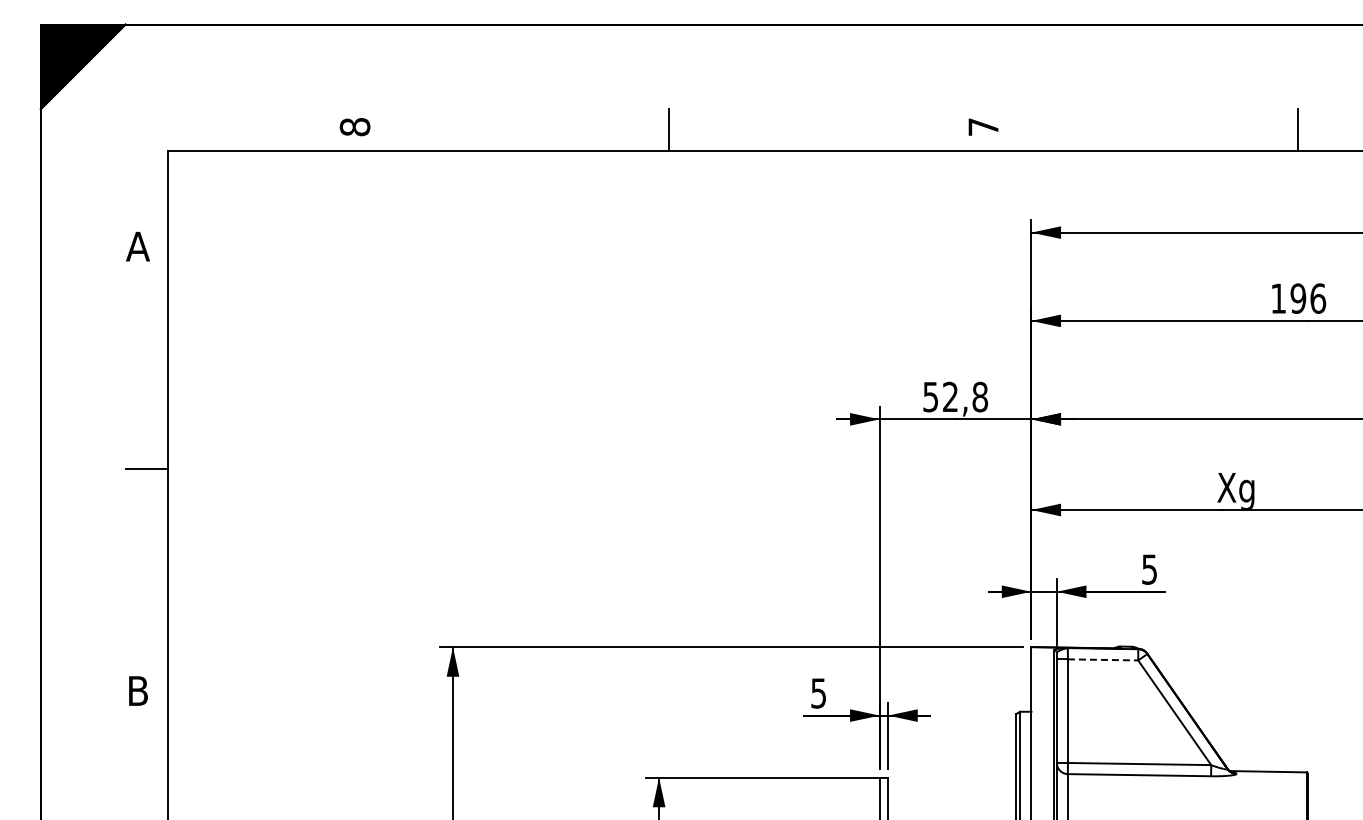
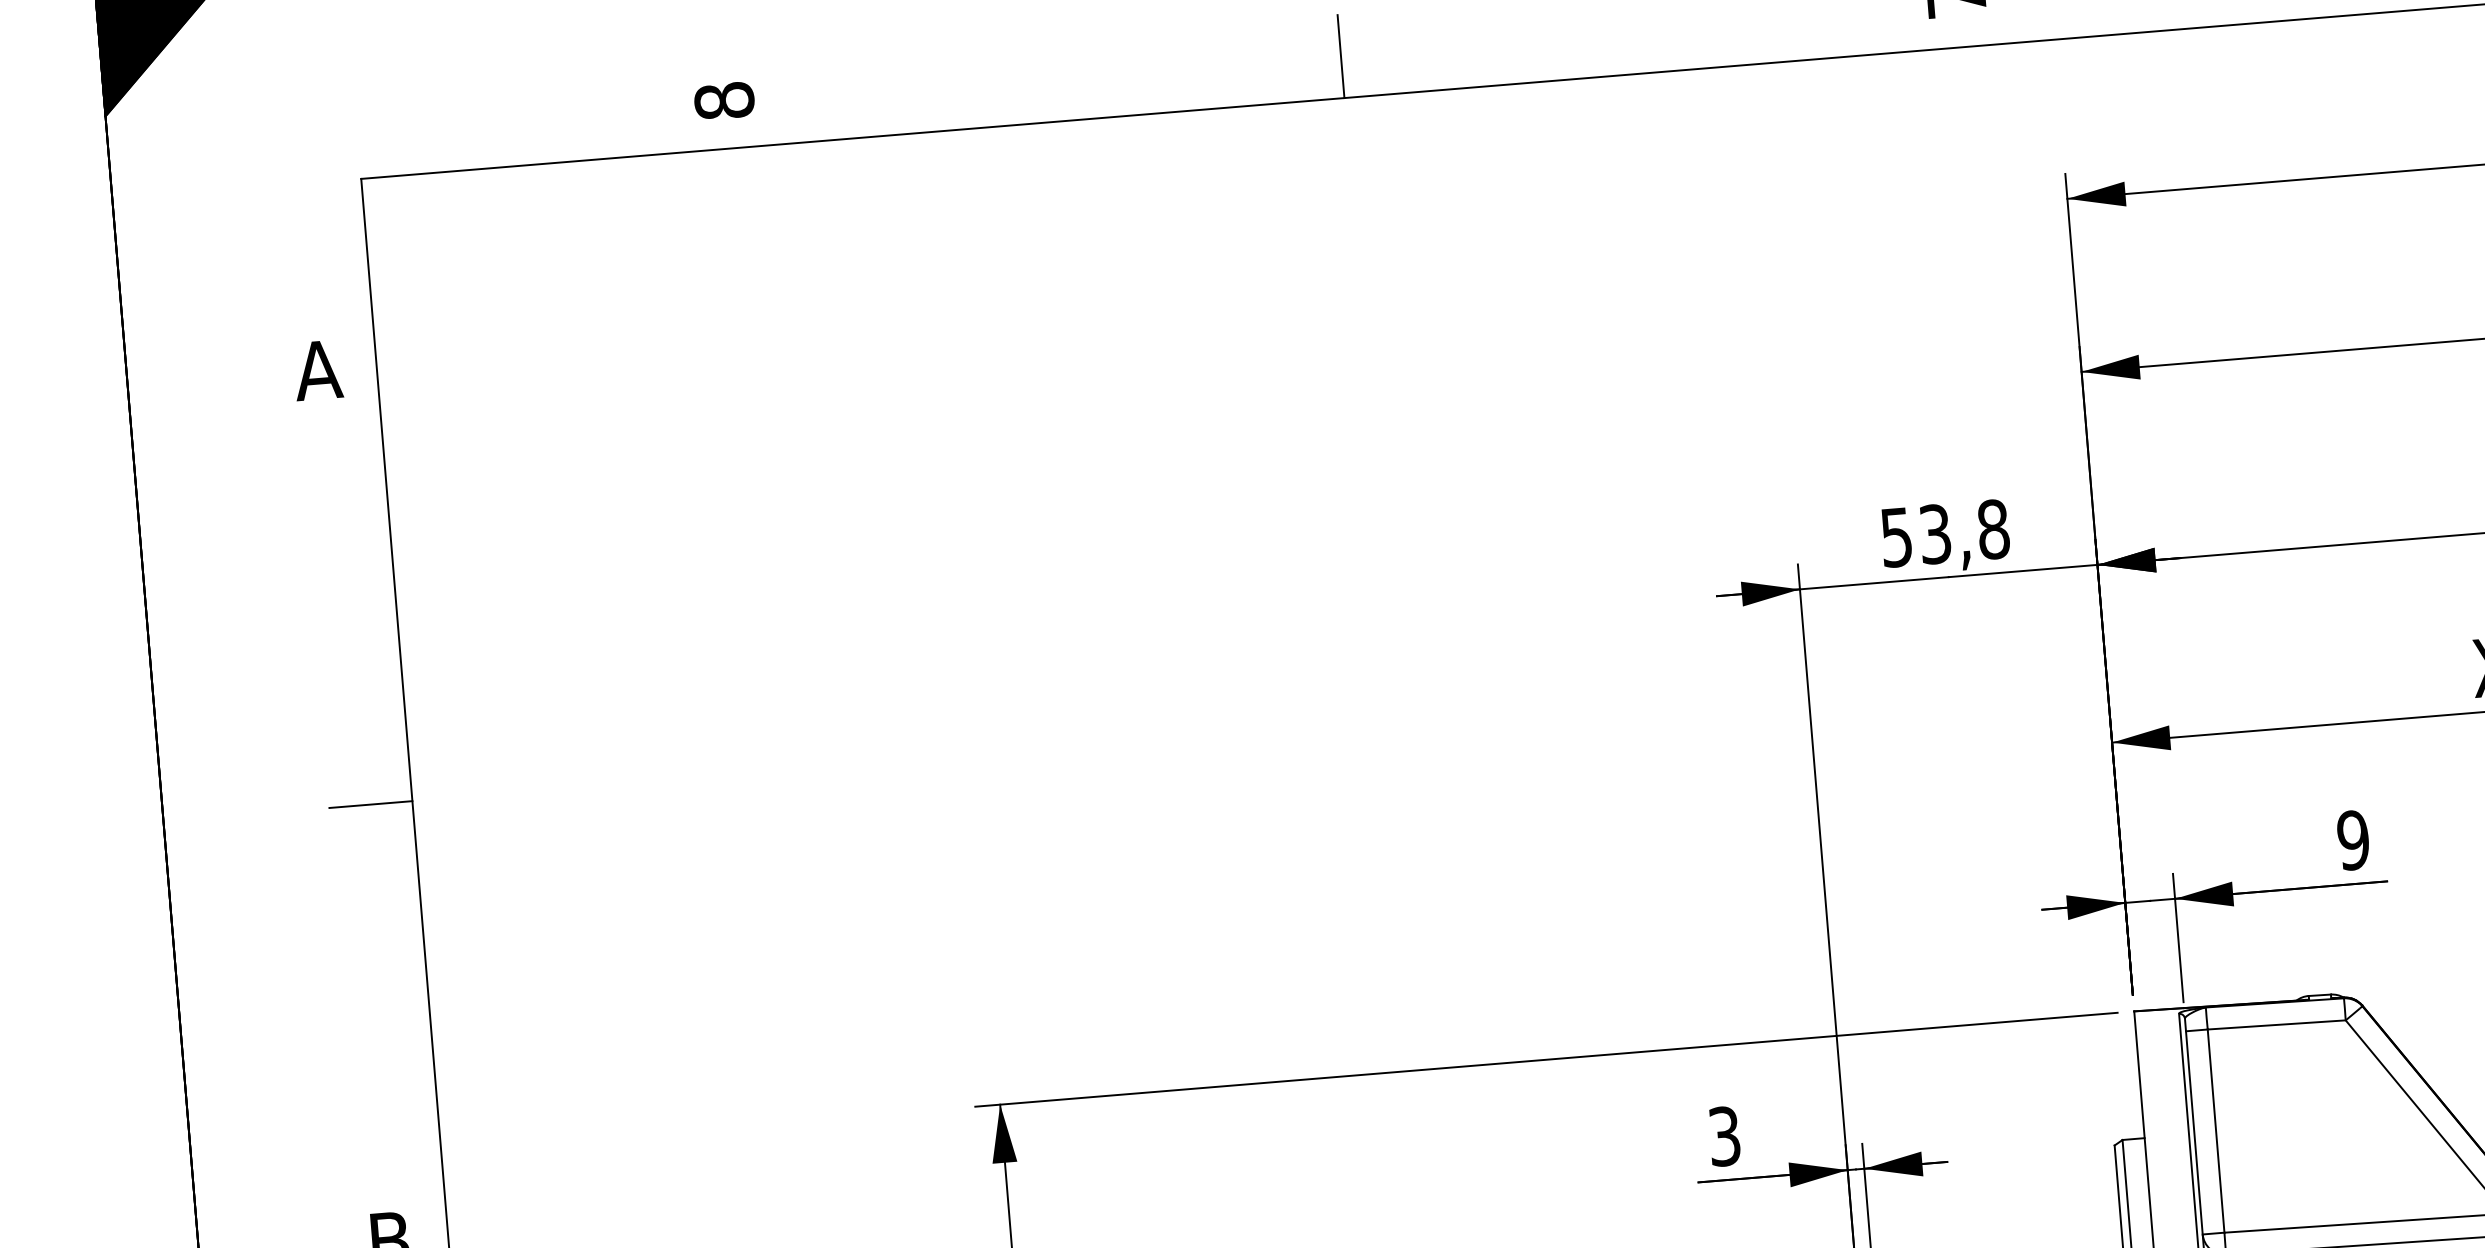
text: (950, 397) -> (1935, 535), 52,8 -> 53,8
text: (1149, 569) -> (2353, 840), 5 -> 9
line: (1103, 659) -> (2277, 1024), dashed -> solid
text: (818, 693) -> (1724, 1136), 5 -> 3

